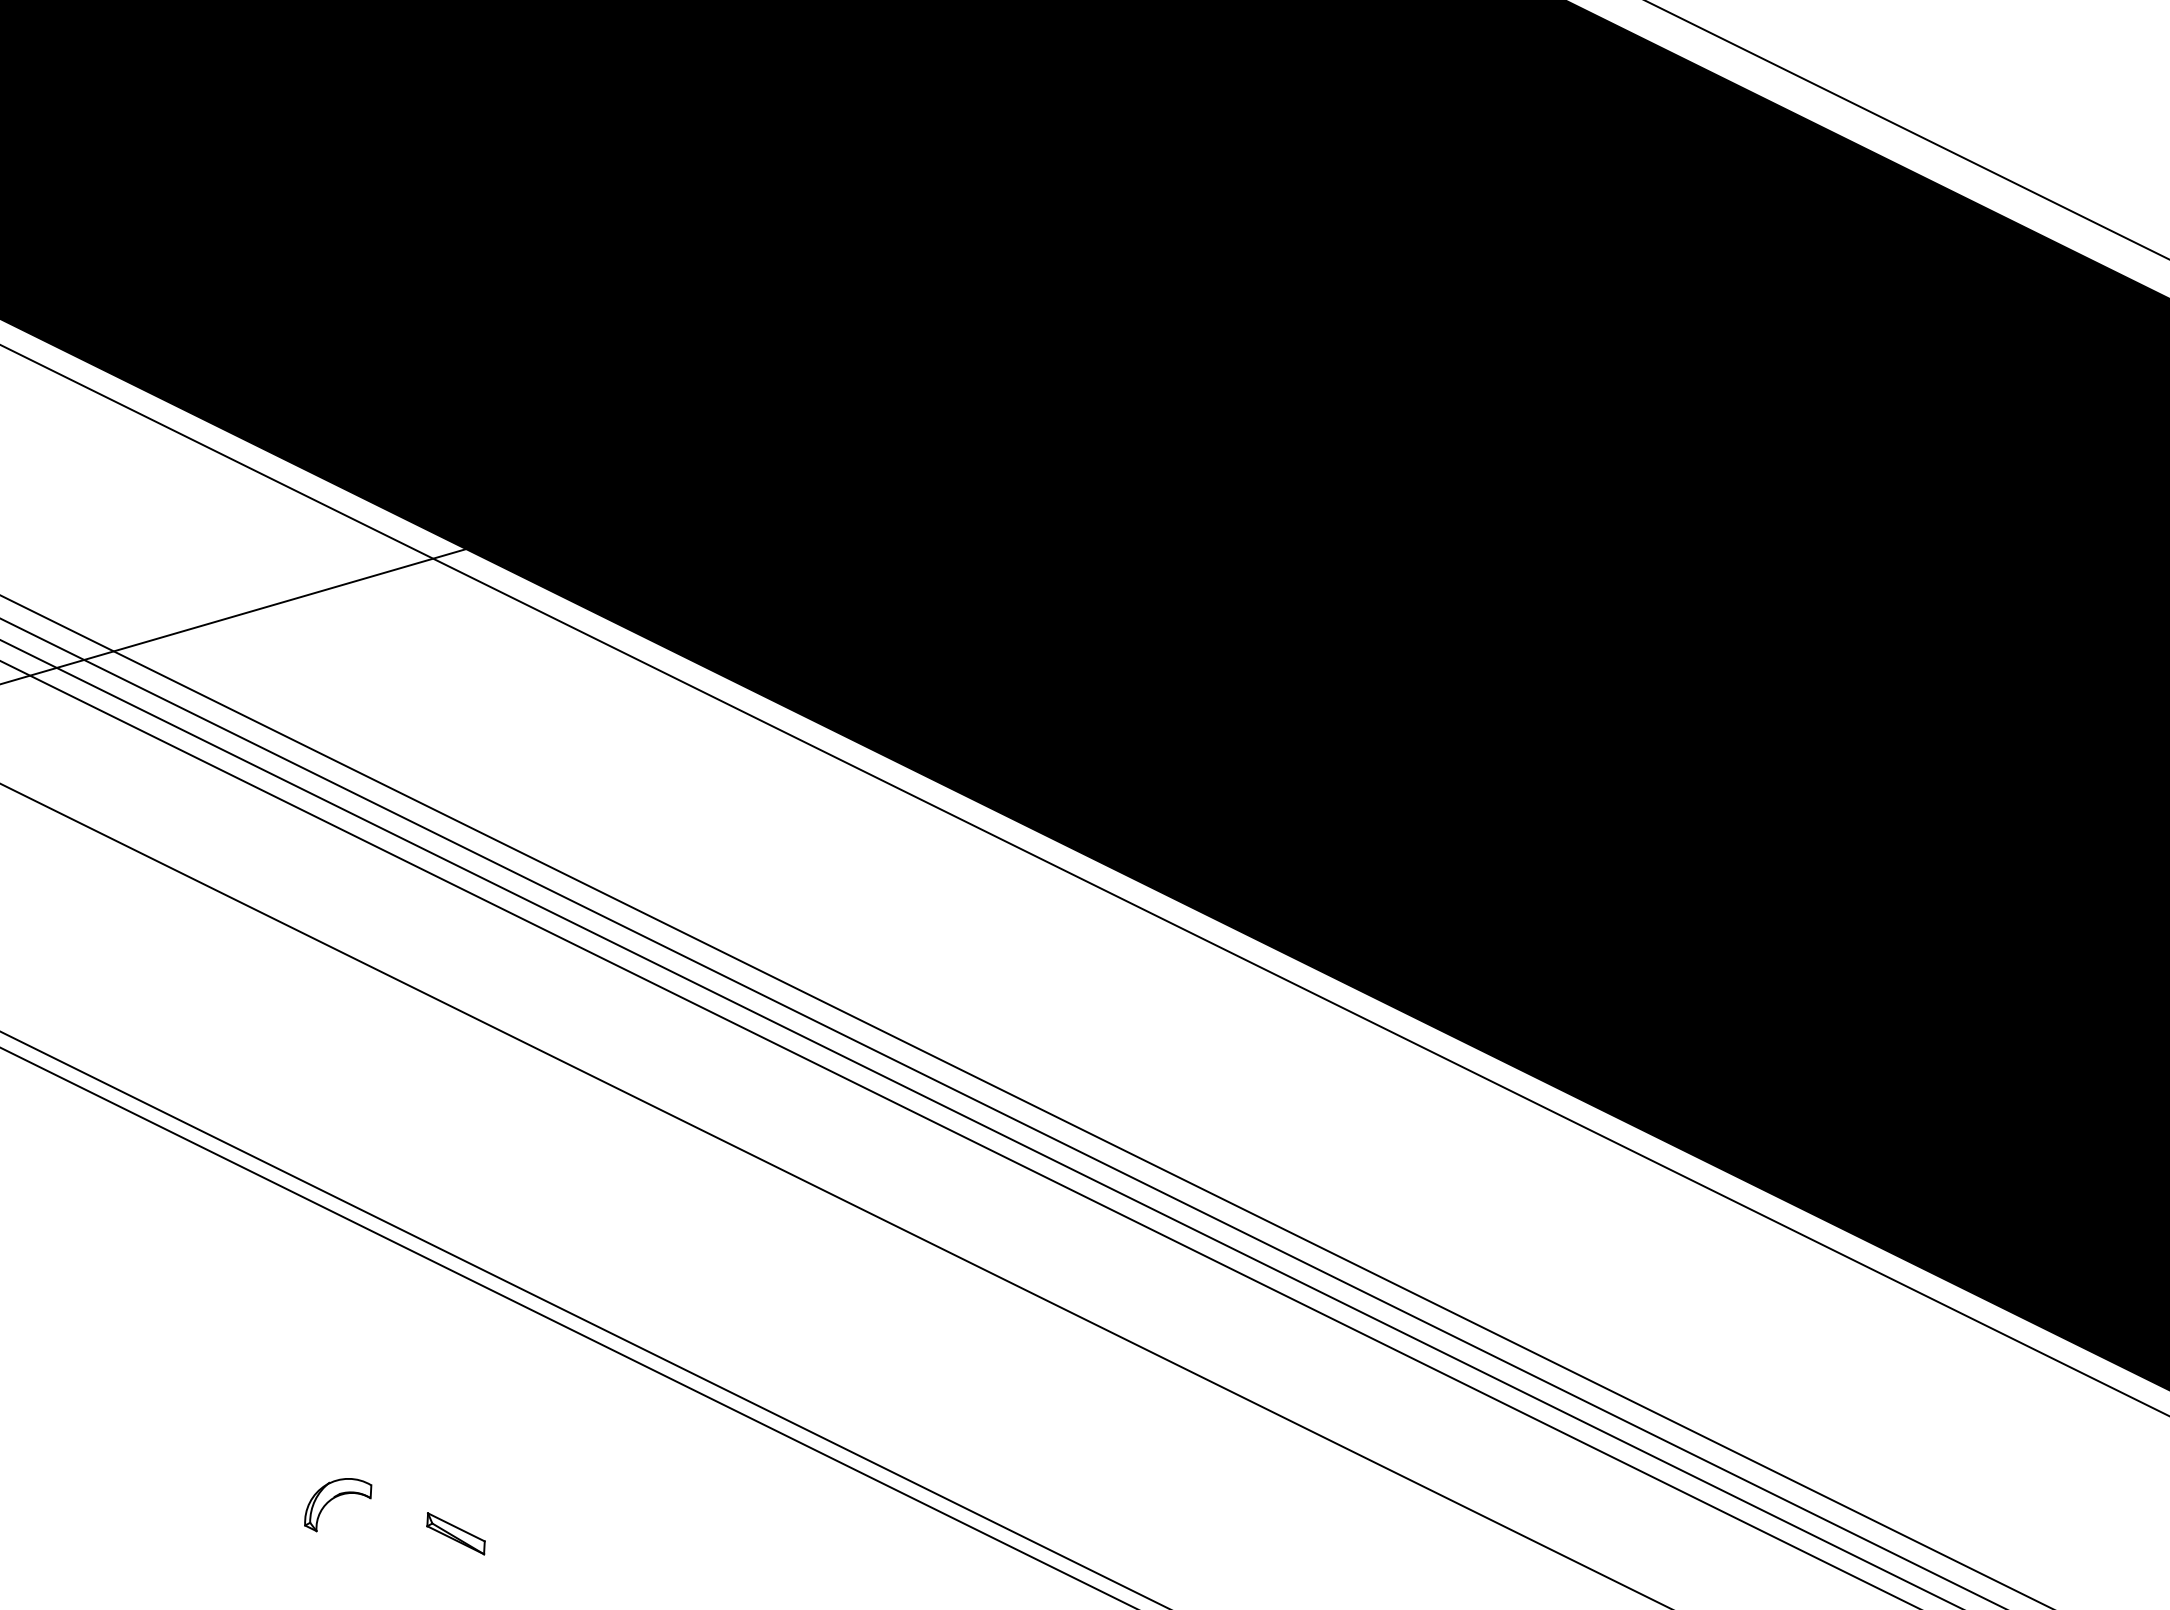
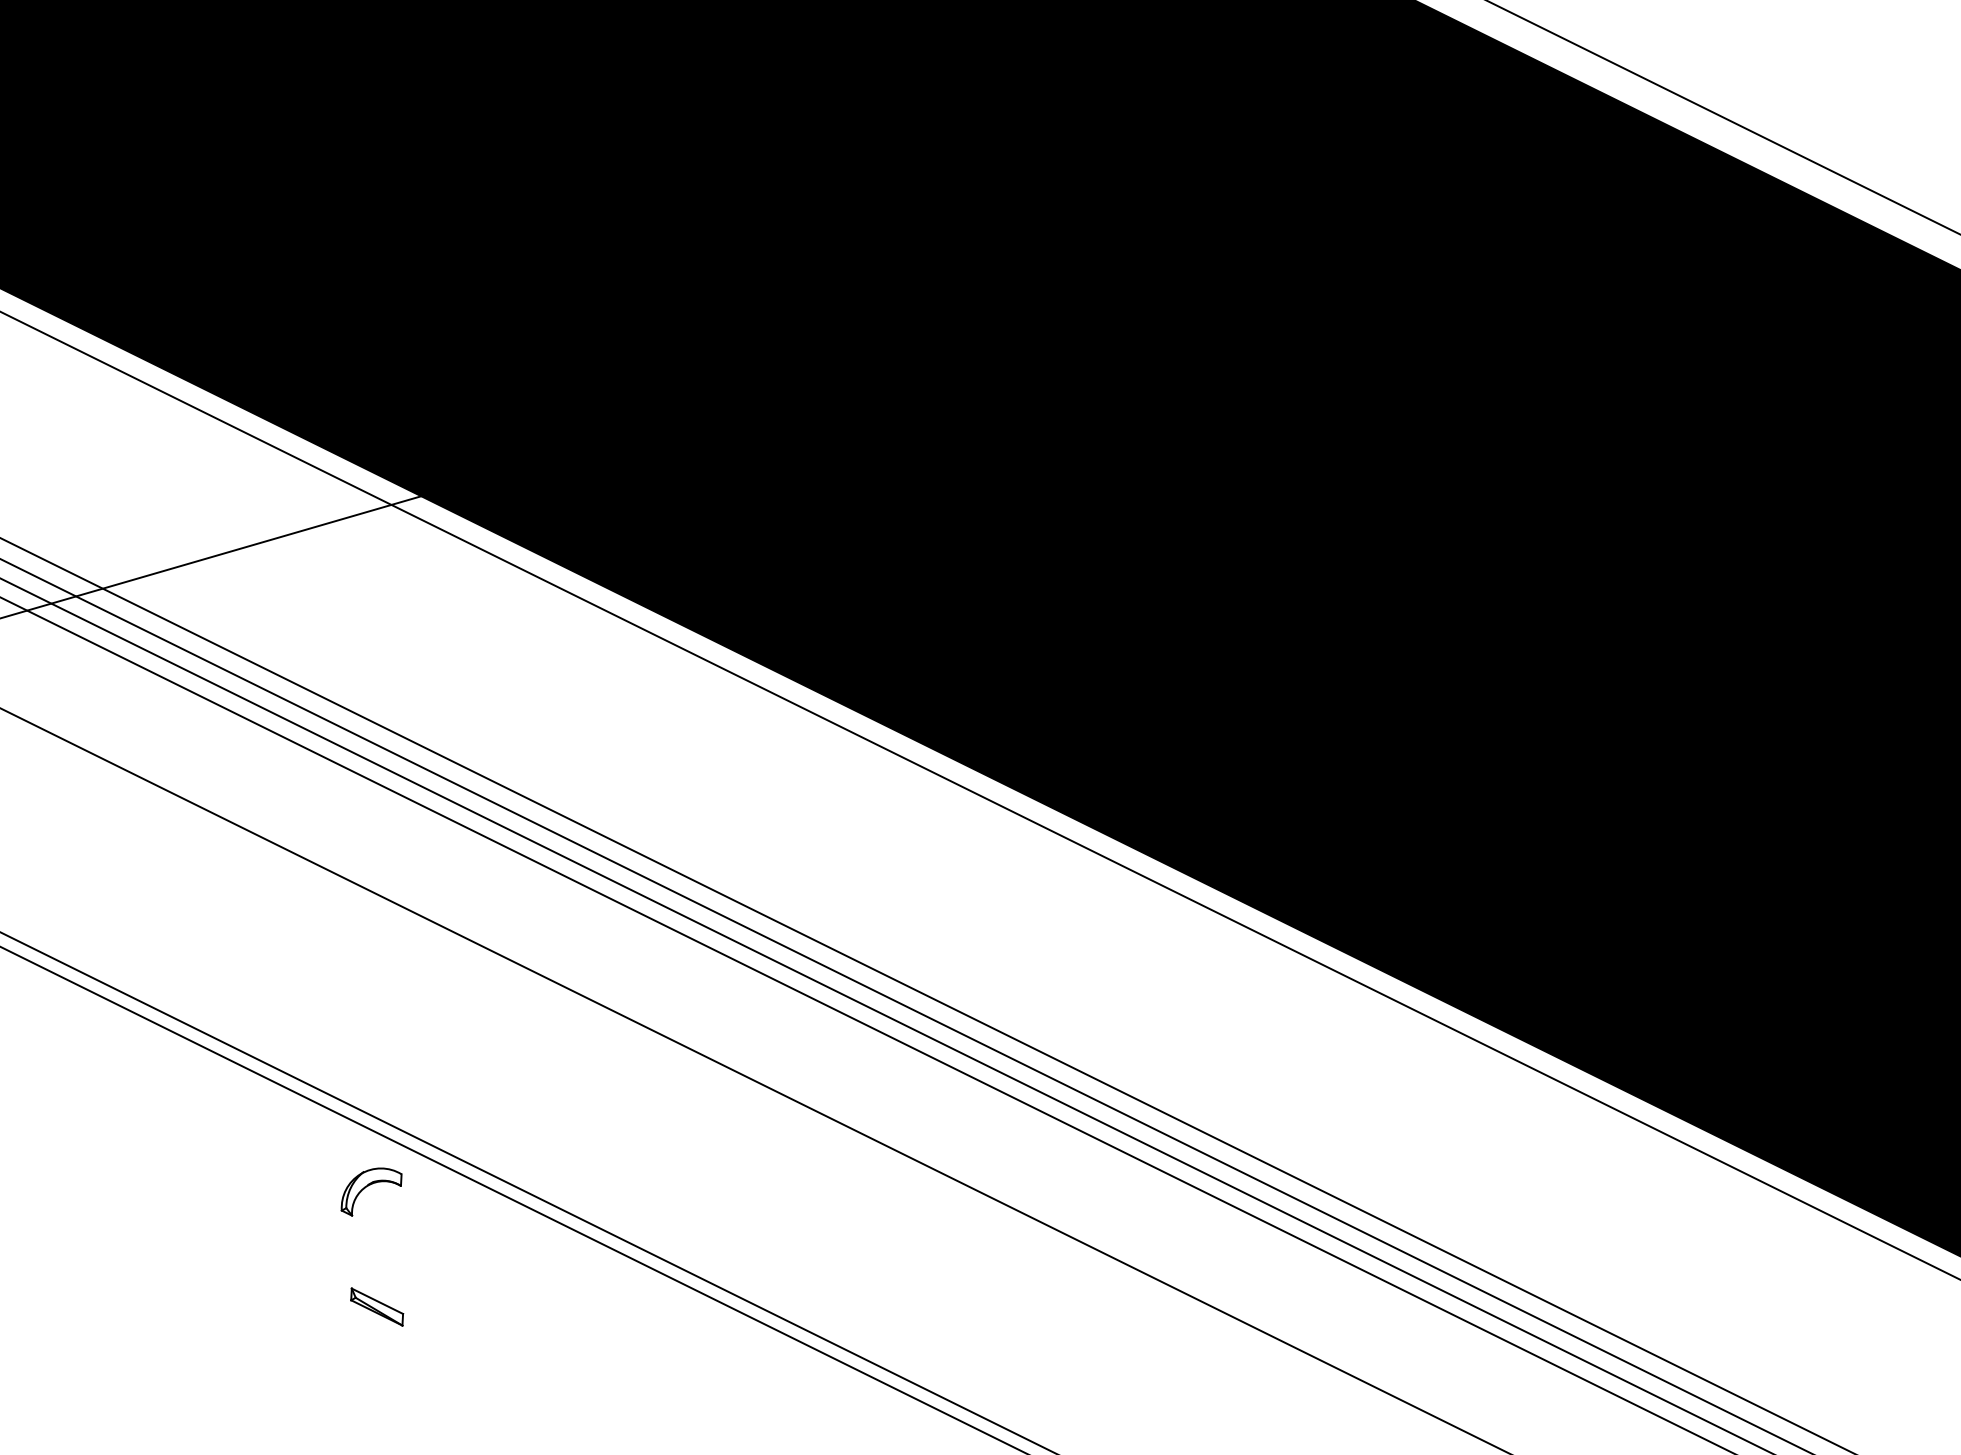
part: (338, 1504) -> (371, 1191), moved
part: (456, 1533) -> (377, 1306), moved

